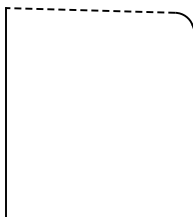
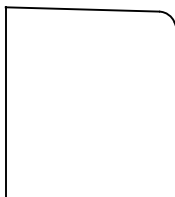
line: (90, 10) -> (82, 9), dashed -> solid

